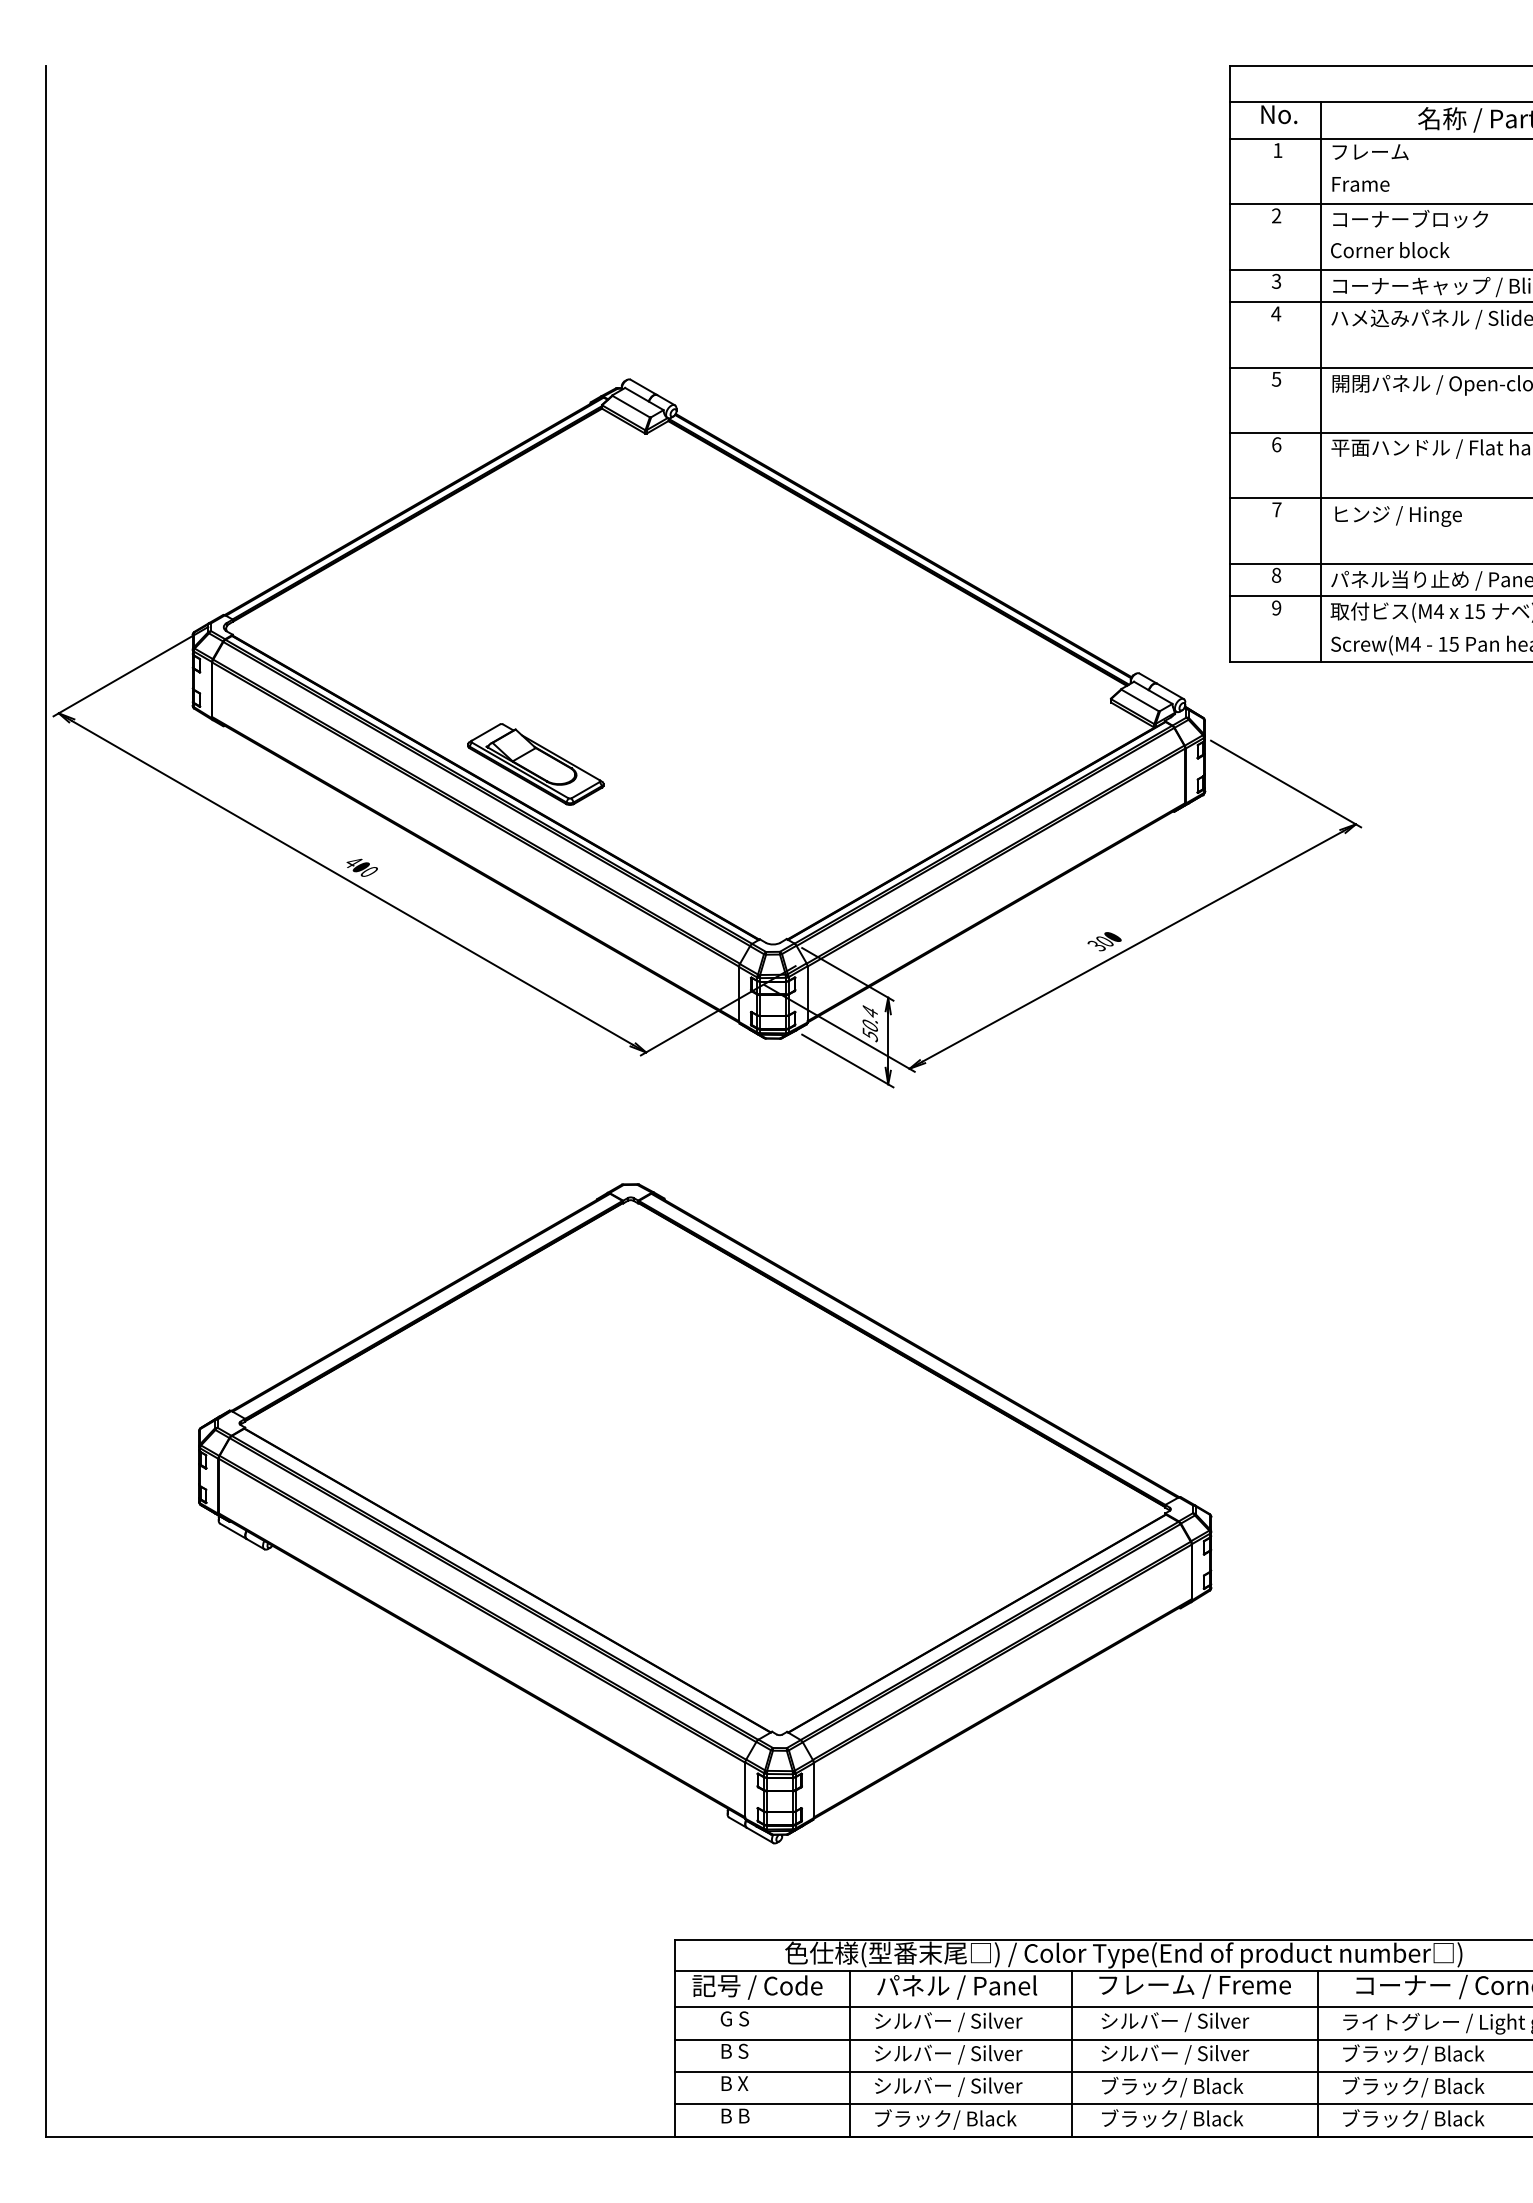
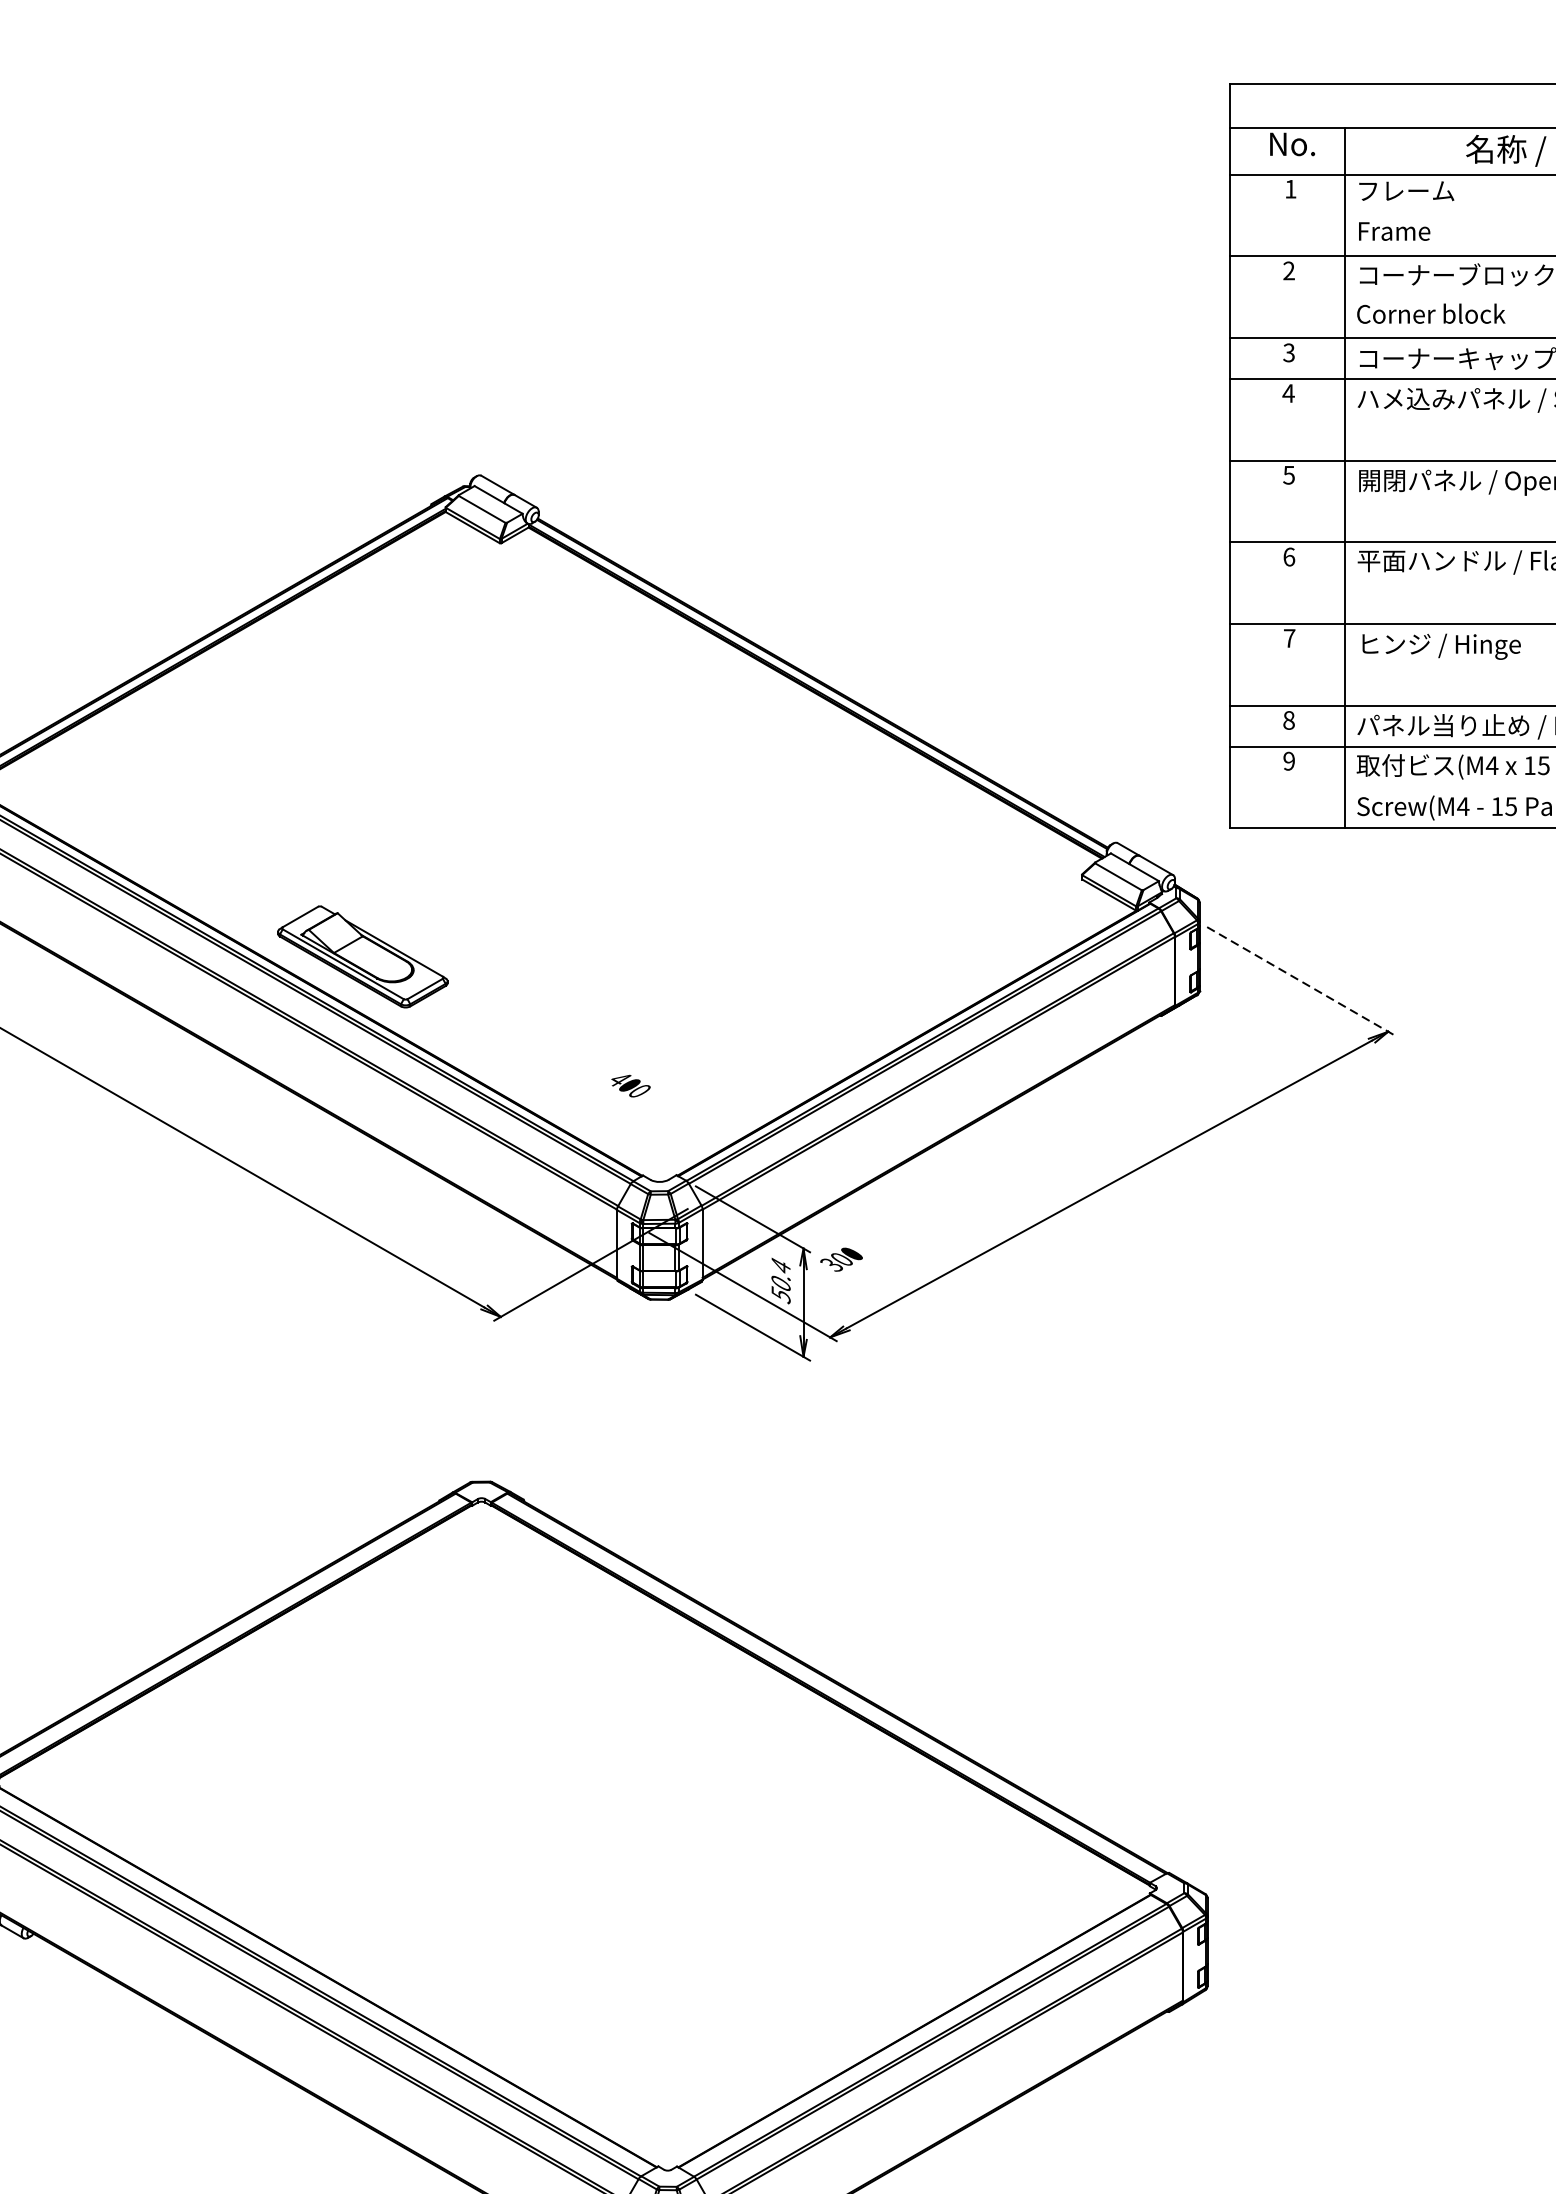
line: (1286, 784) -> (1301, 981), solid -> dashed
text: (361, 867) -> (630, 1085), moved
text: (1104, 941) -> (841, 1259), moved

